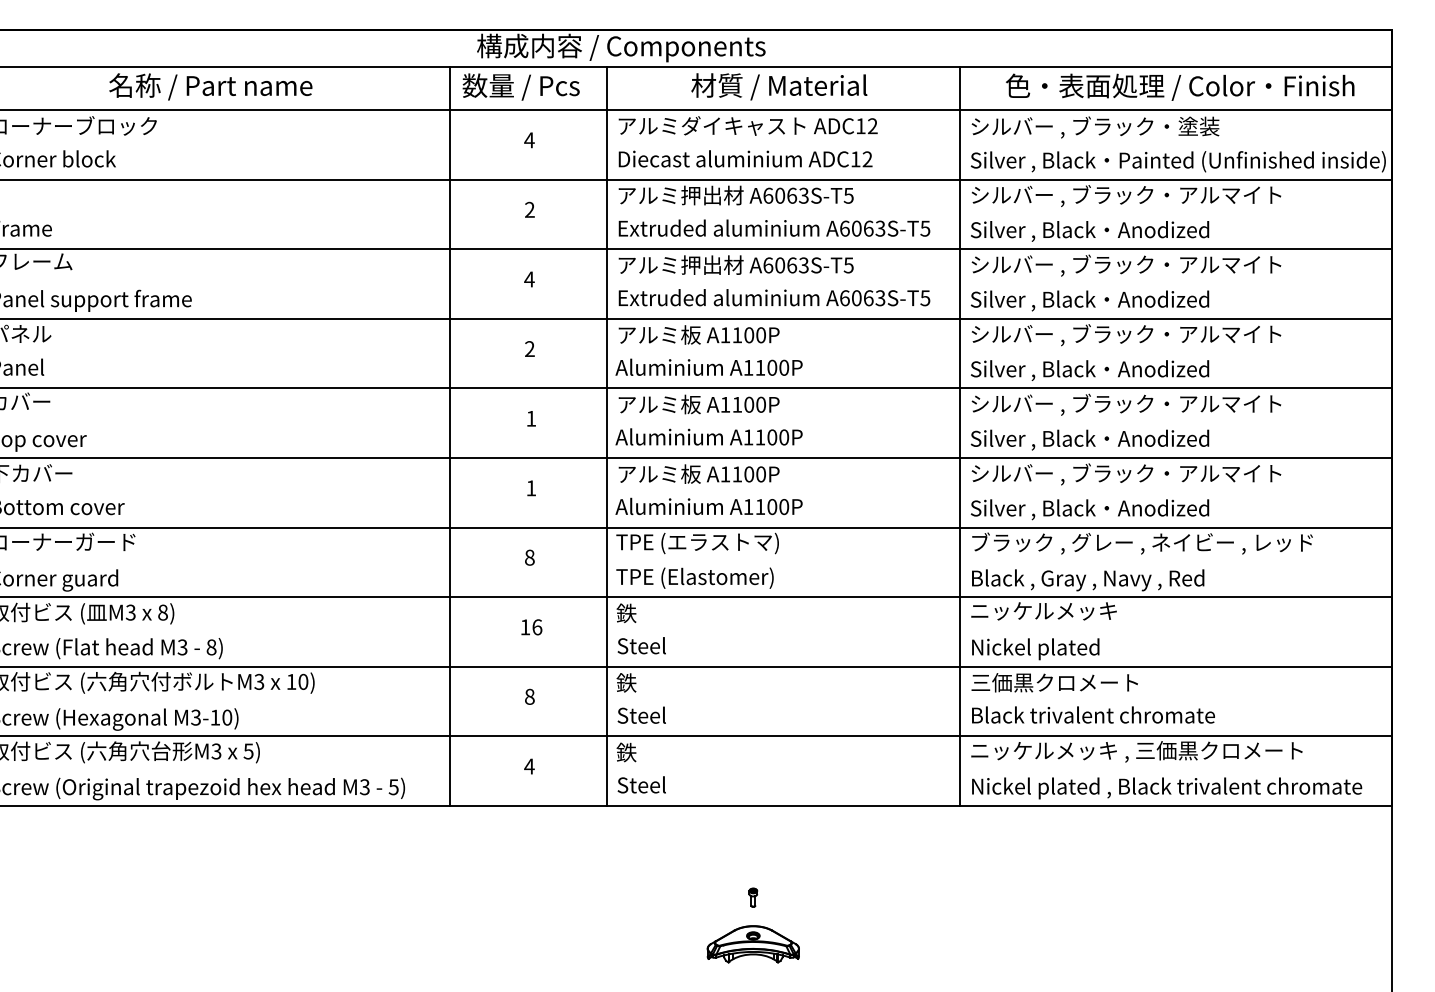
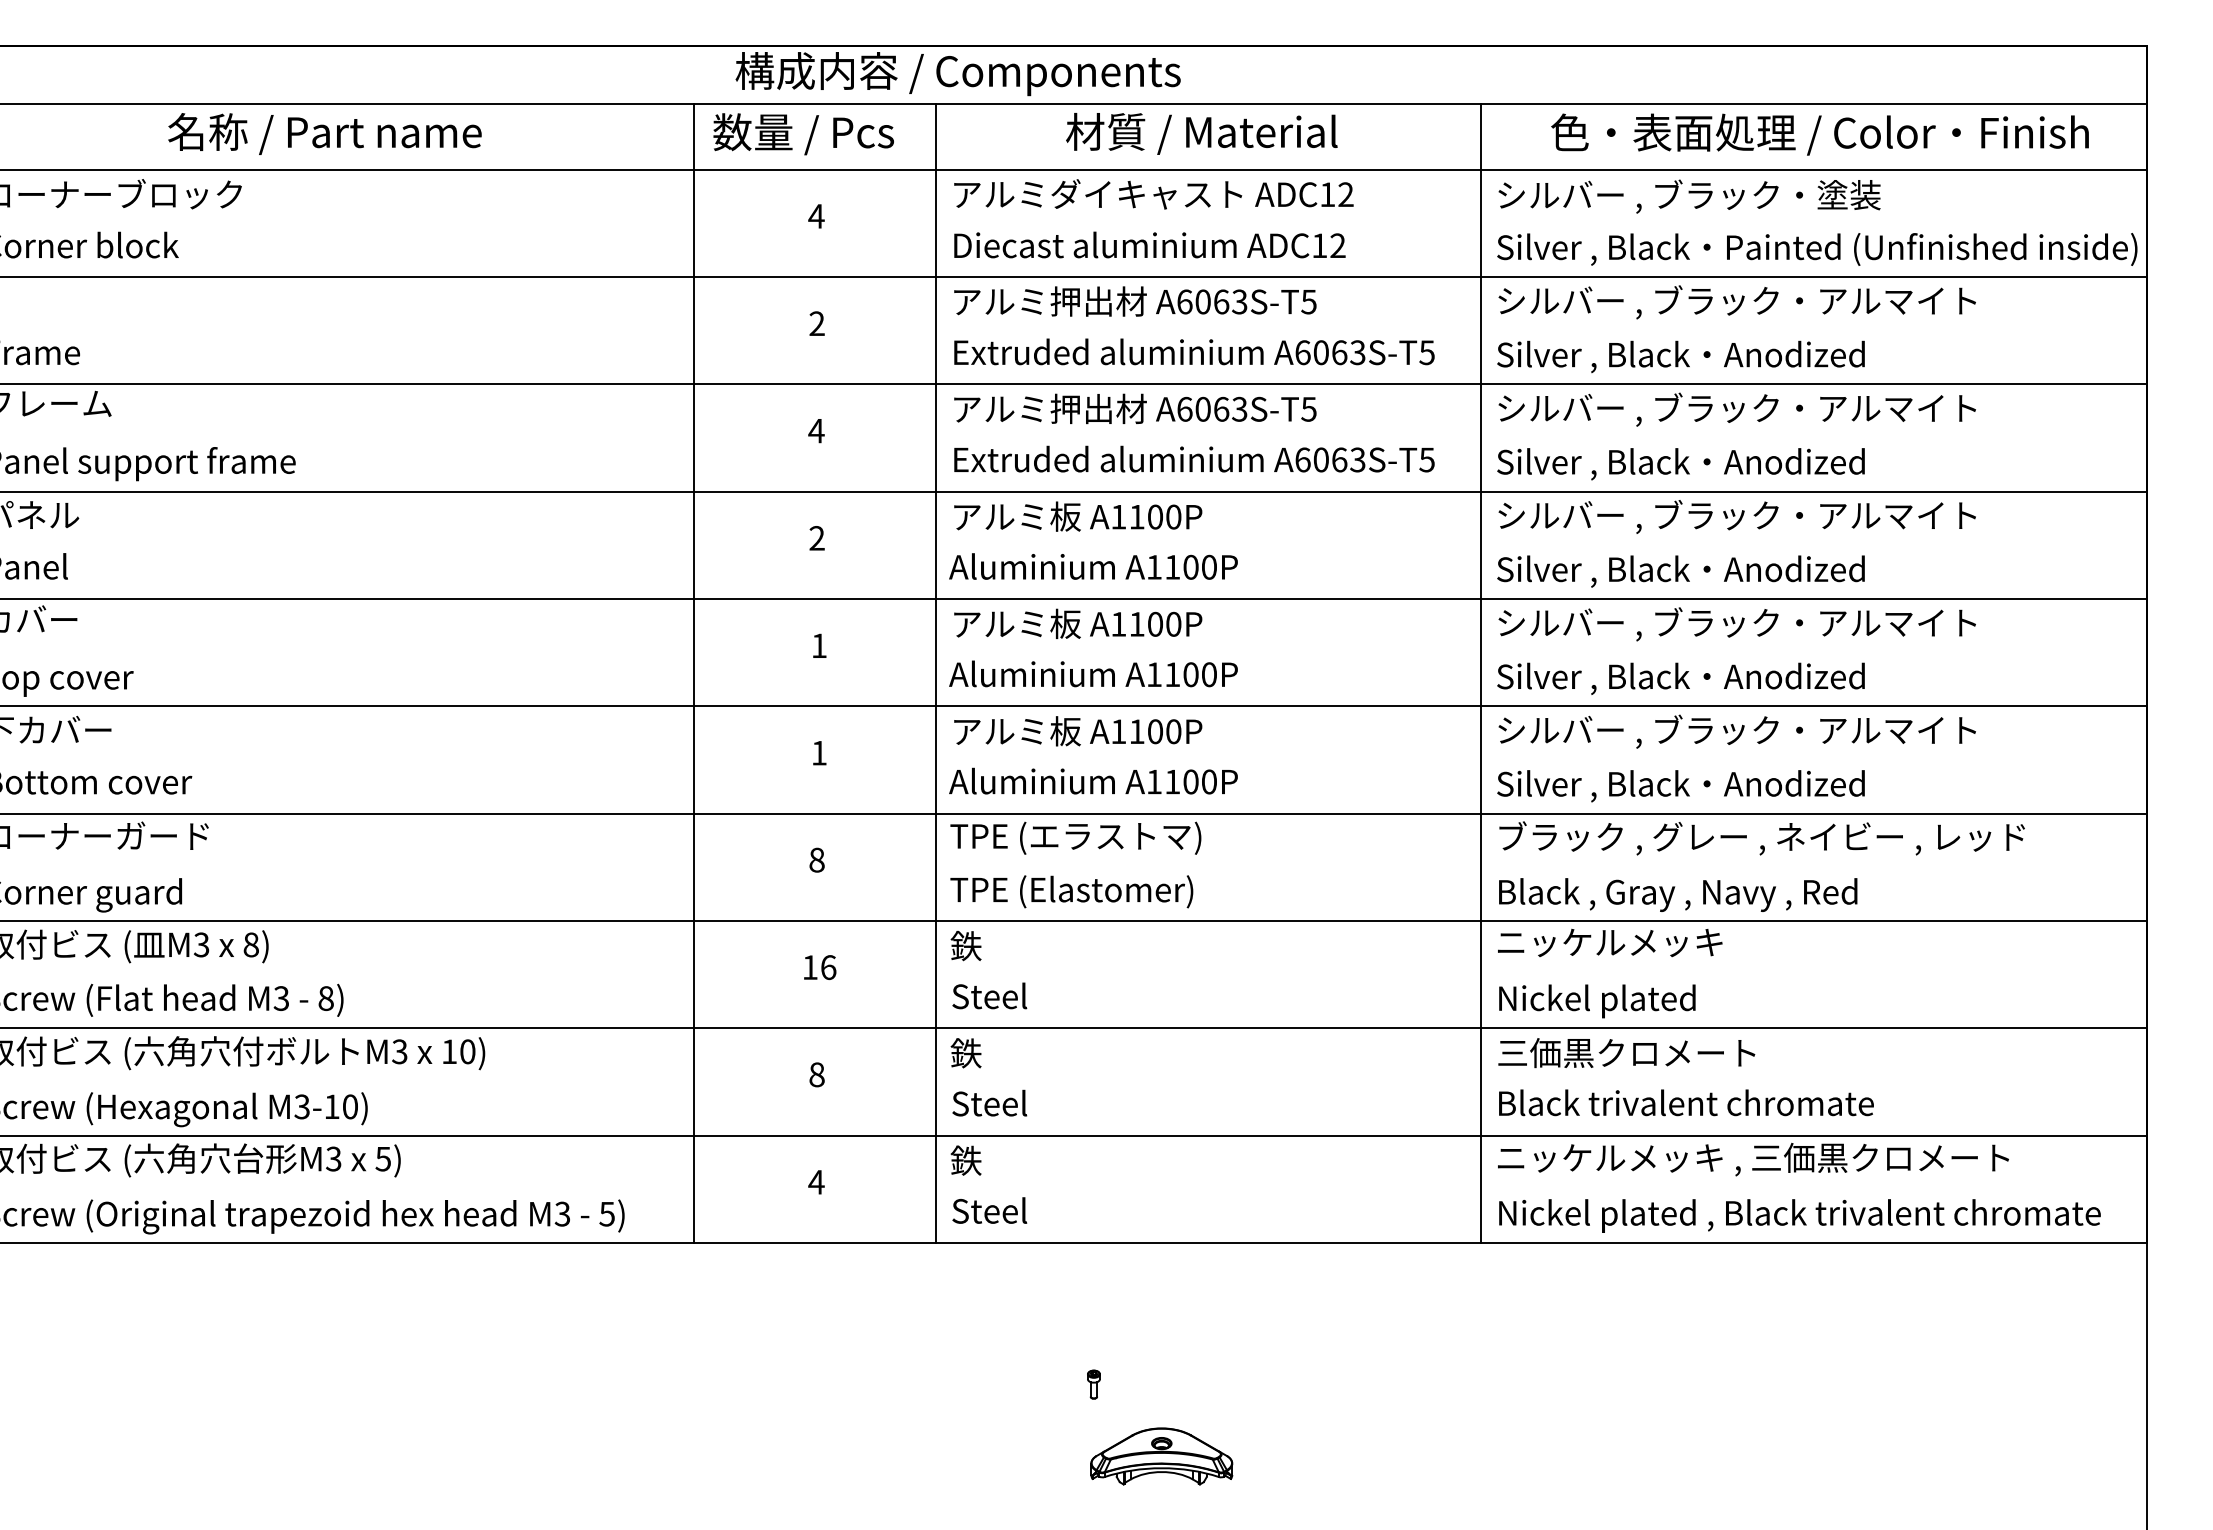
part: (753, 897) -> (1094, 1384), moved

